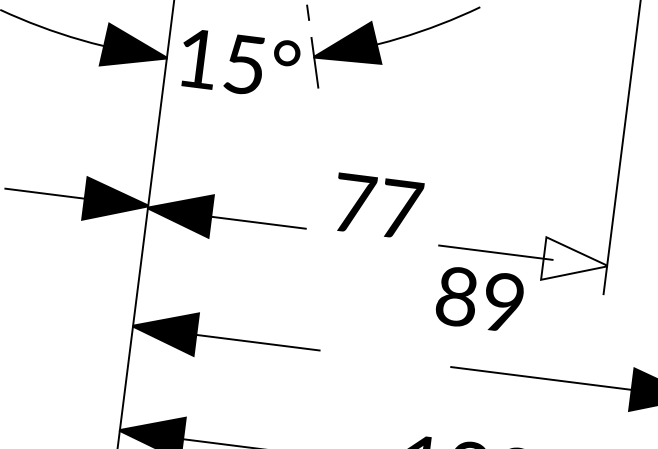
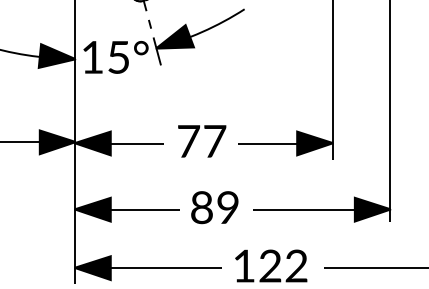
text: (378, 206) -> (202, 141), moved
fill: (574, 262) -> (314, 143), added
text: (479, 299) -> (214, 207), moved

